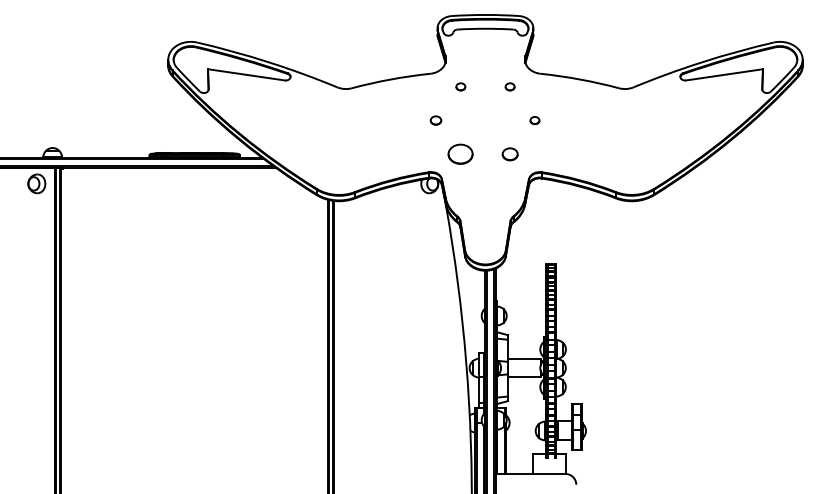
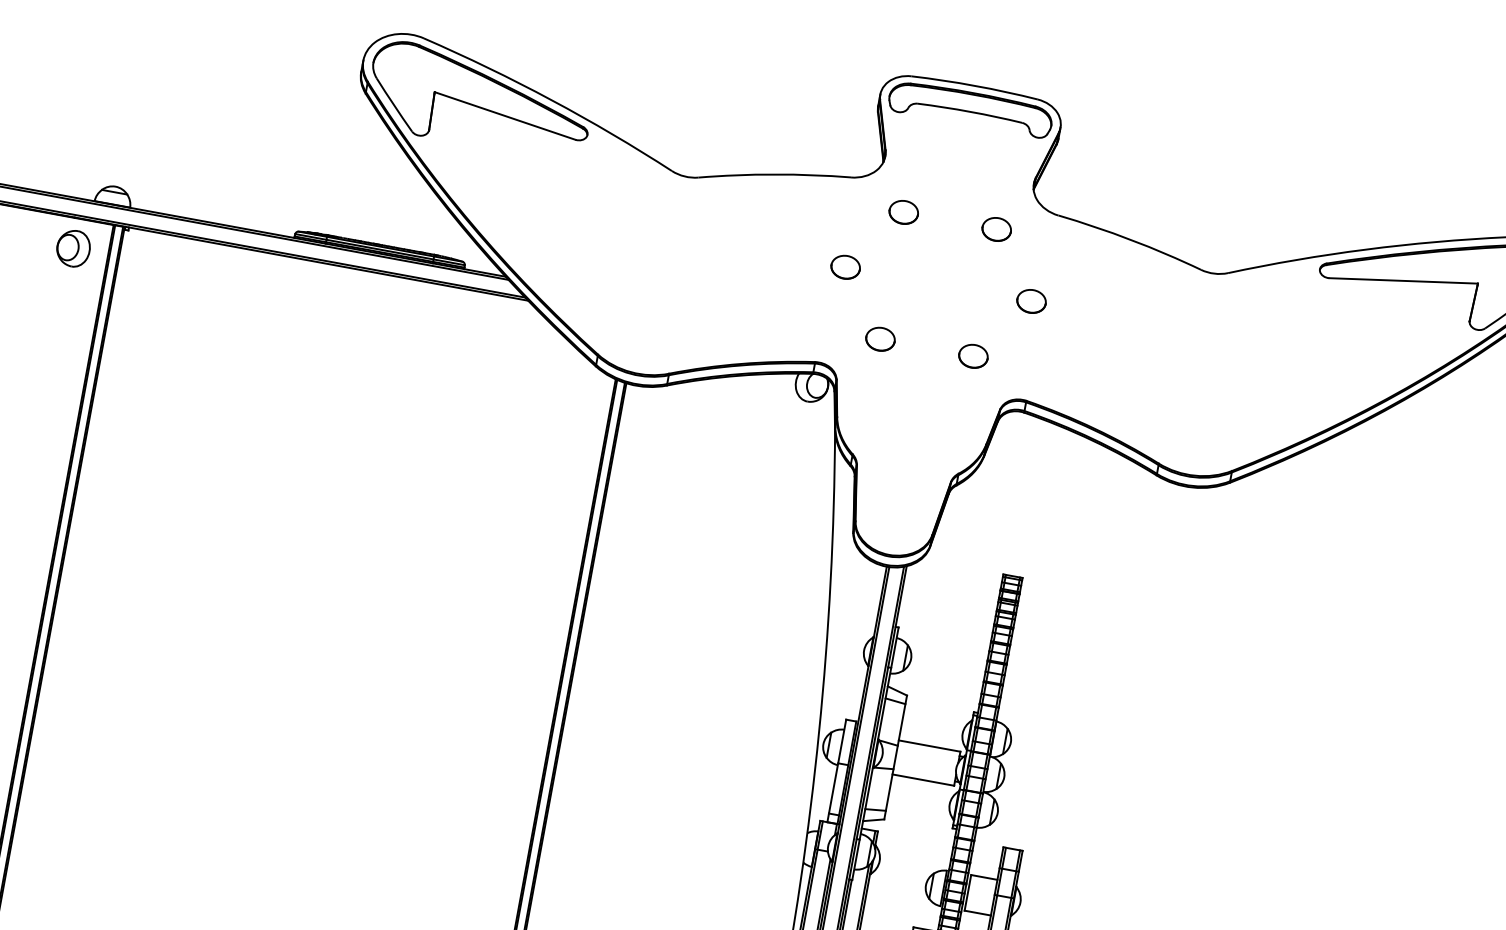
part: (460, 86) -> (903, 211), size x1.67
part: (509, 86) -> (995, 228), size x1.67
part: (435, 120) -> (844, 267), size x1.43
part: (534, 120) -> (1030, 301), size x1.67
part: (460, 154) -> (879, 339), size x0.62

